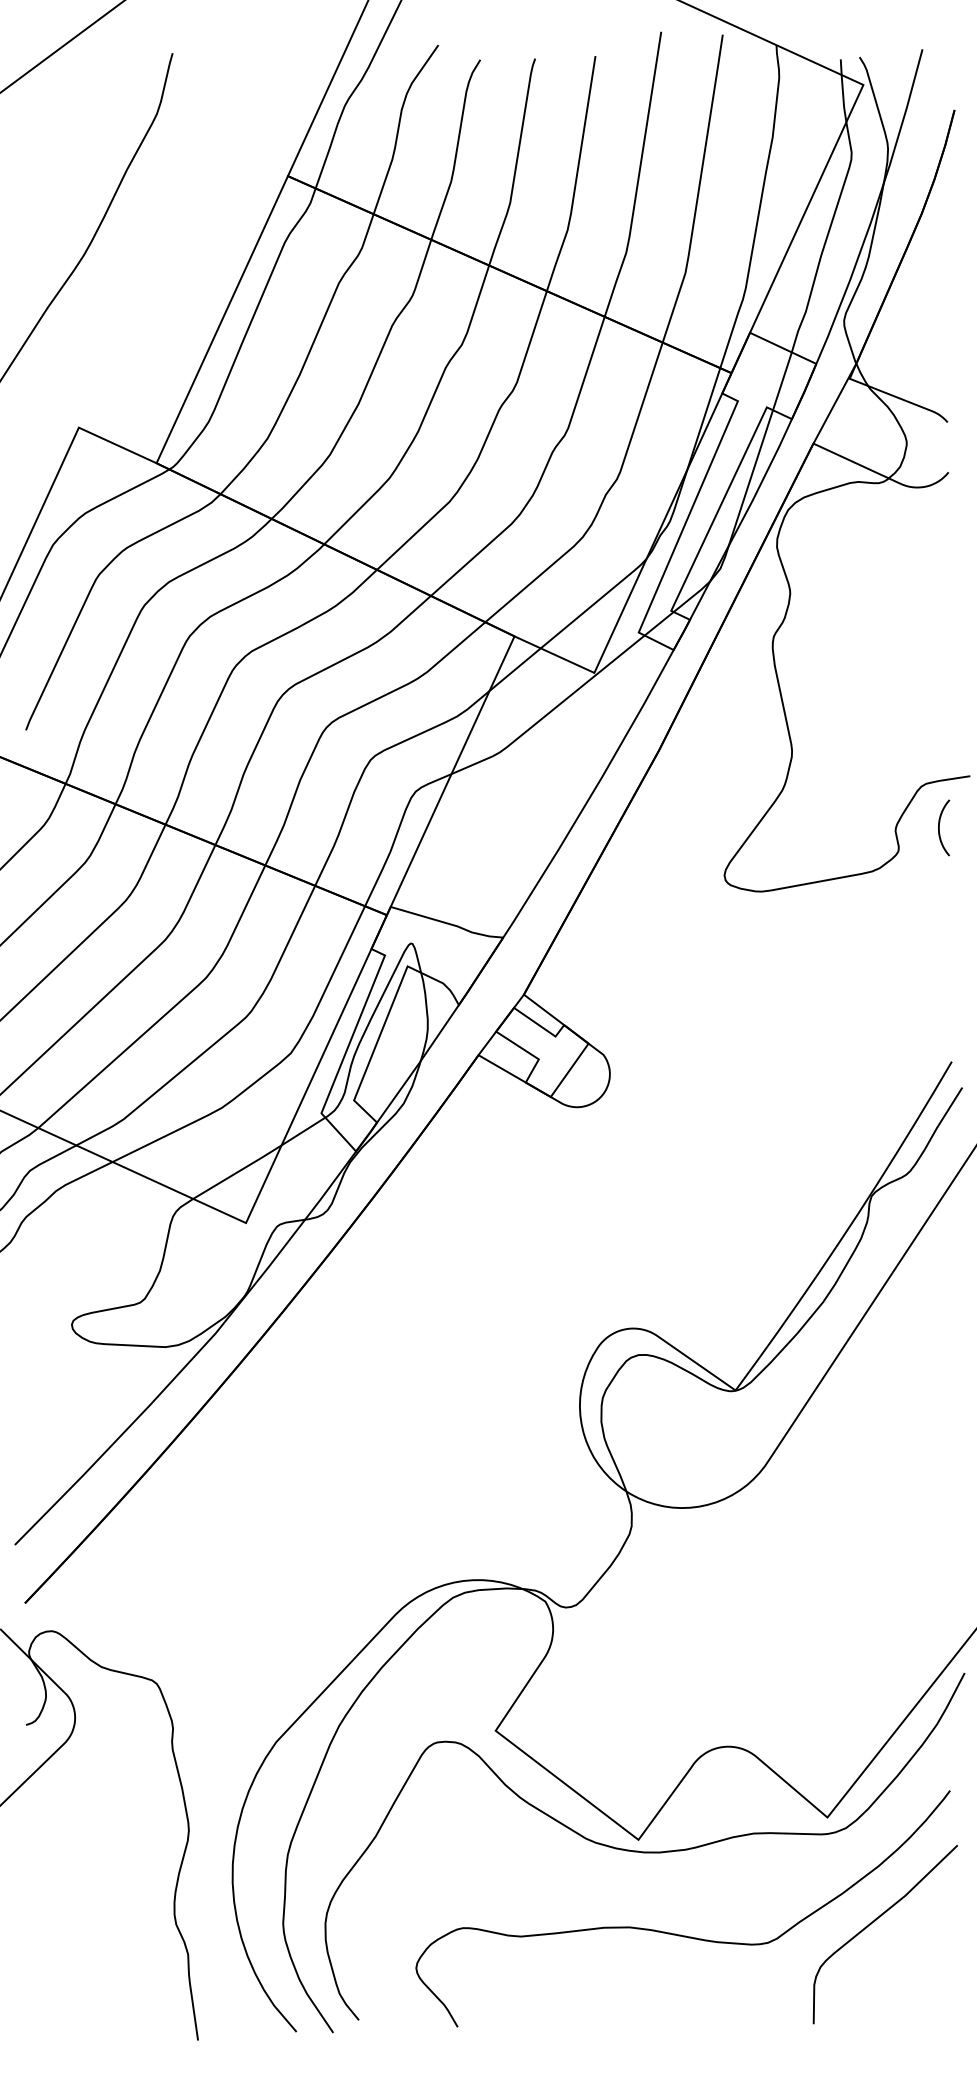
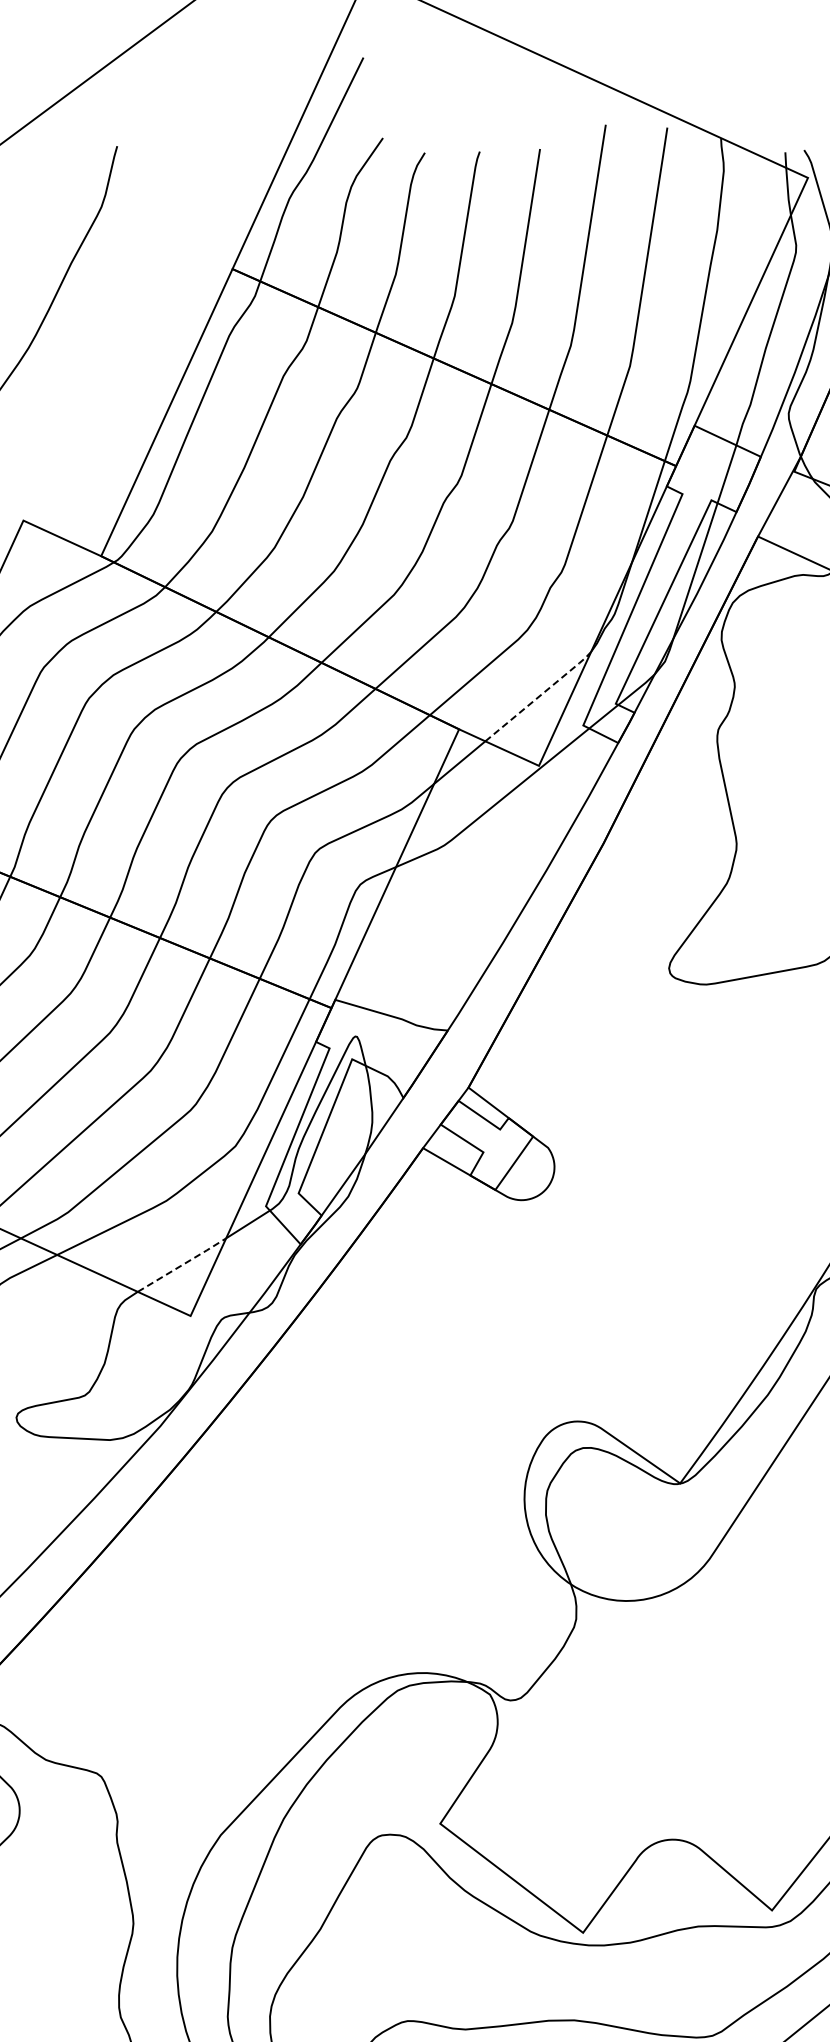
line: (595, 603) -> (540, 696), solid -> dashed
line: (238, 1171) -> (183, 1264), solid -> dashed

